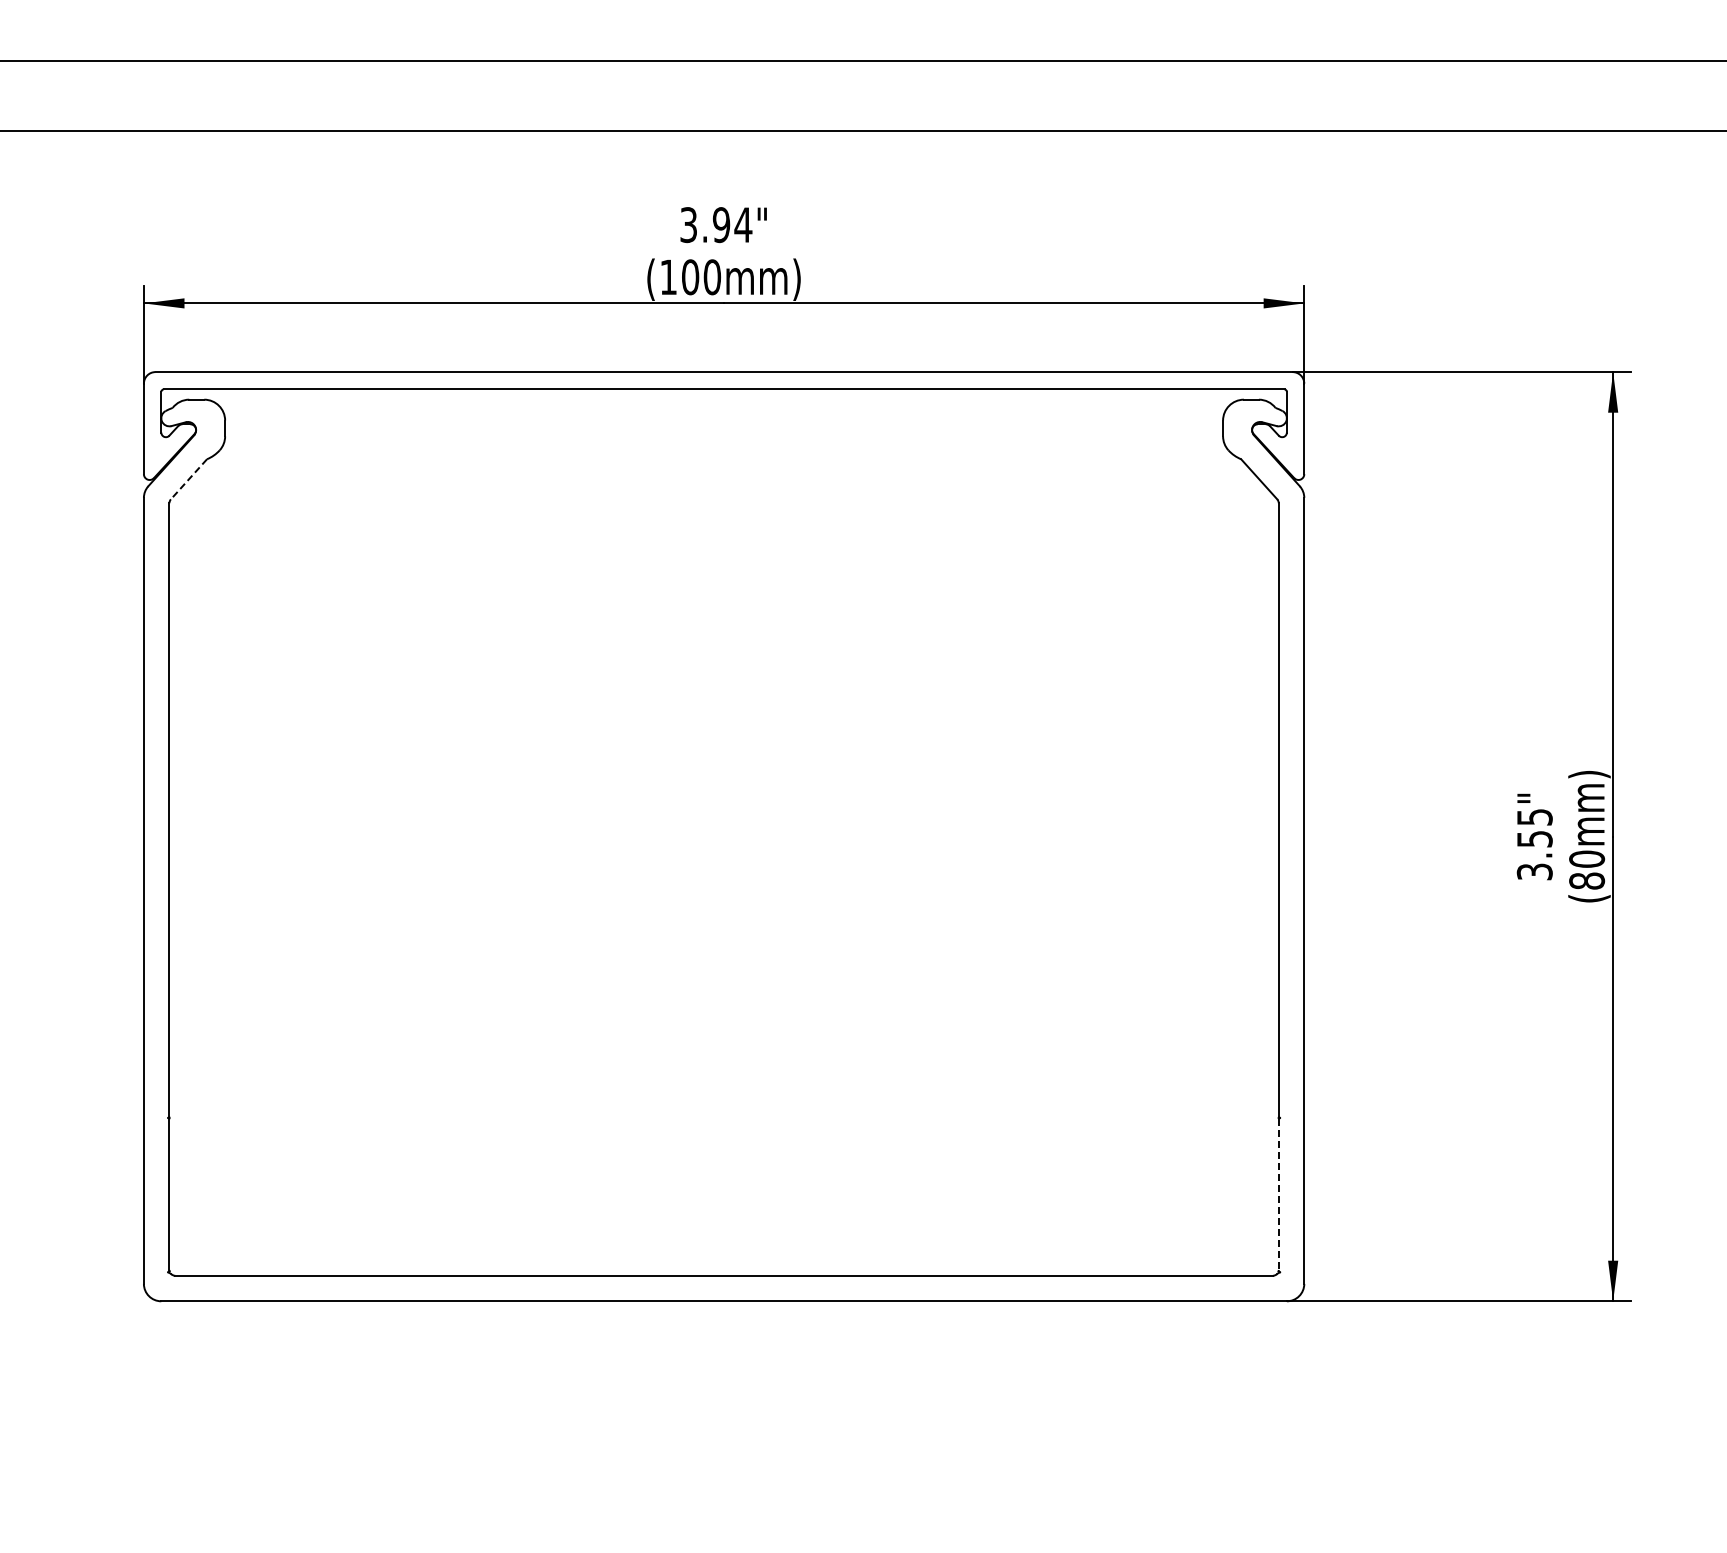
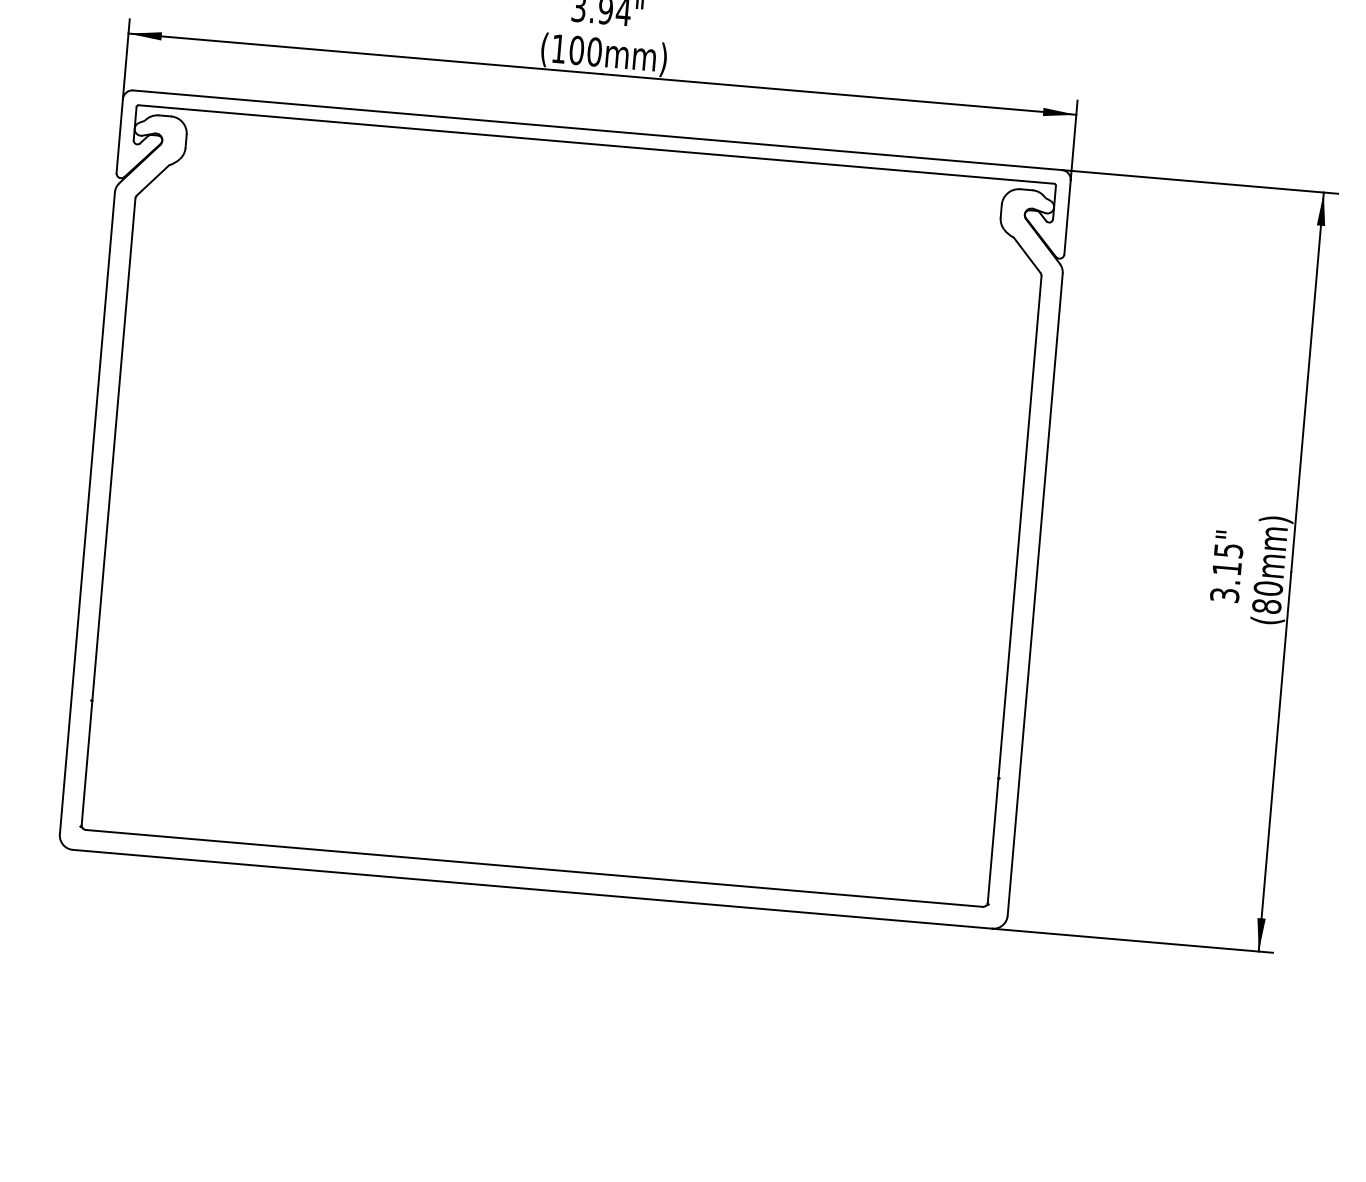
line: (188, 479) -> (152, 180), dashed -> solid
text: (1534, 839) -> (1226, 568), 3.55" -> 3.15"
line: (1278, 1194) -> (992, 840), dashed -> solid

